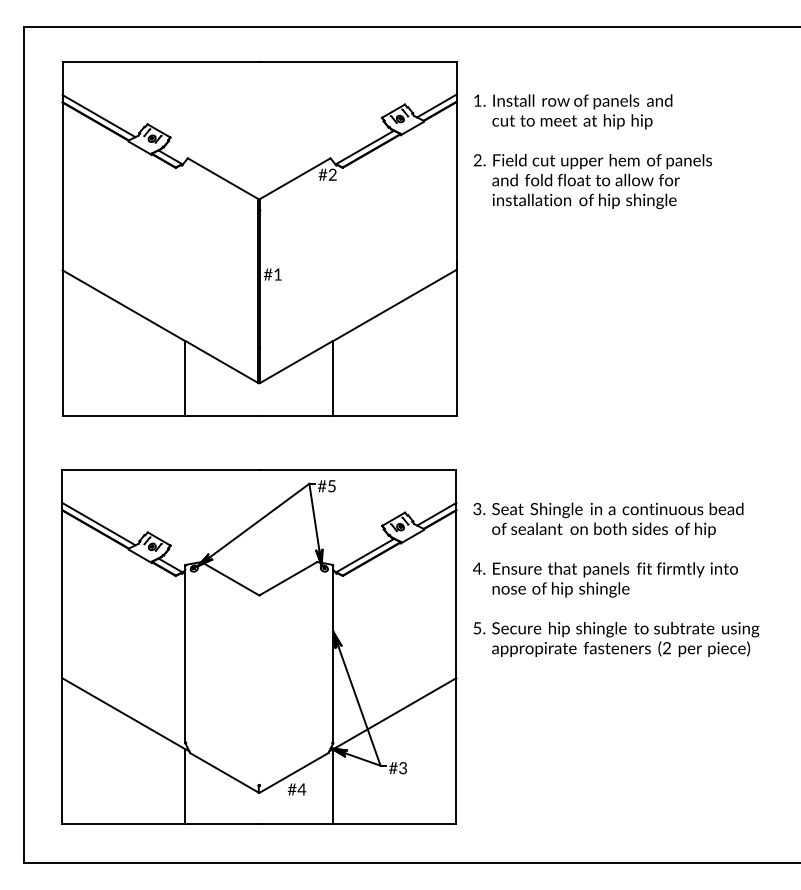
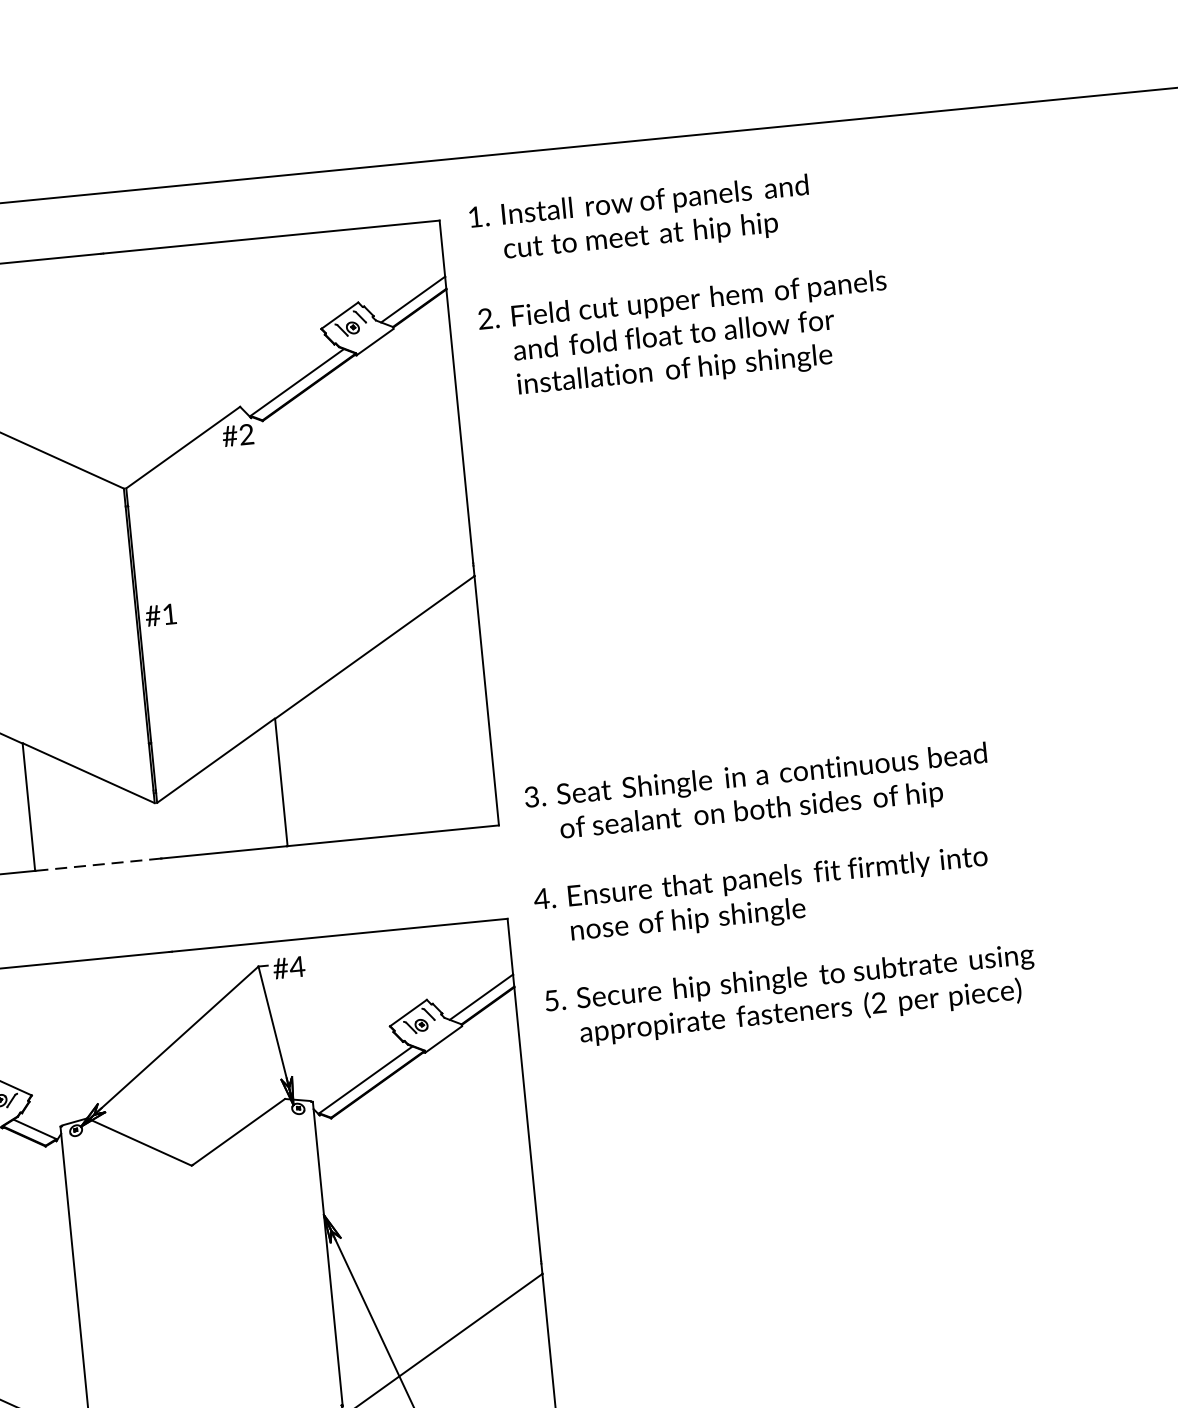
text: (592, 151) -> (680, 284), moved
line: (222, 415) -> (98, 864), solid -> dashed
text: (331, 486) -> (296, 967), #5 -> #4
text: (615, 579) -> (779, 894), moved

